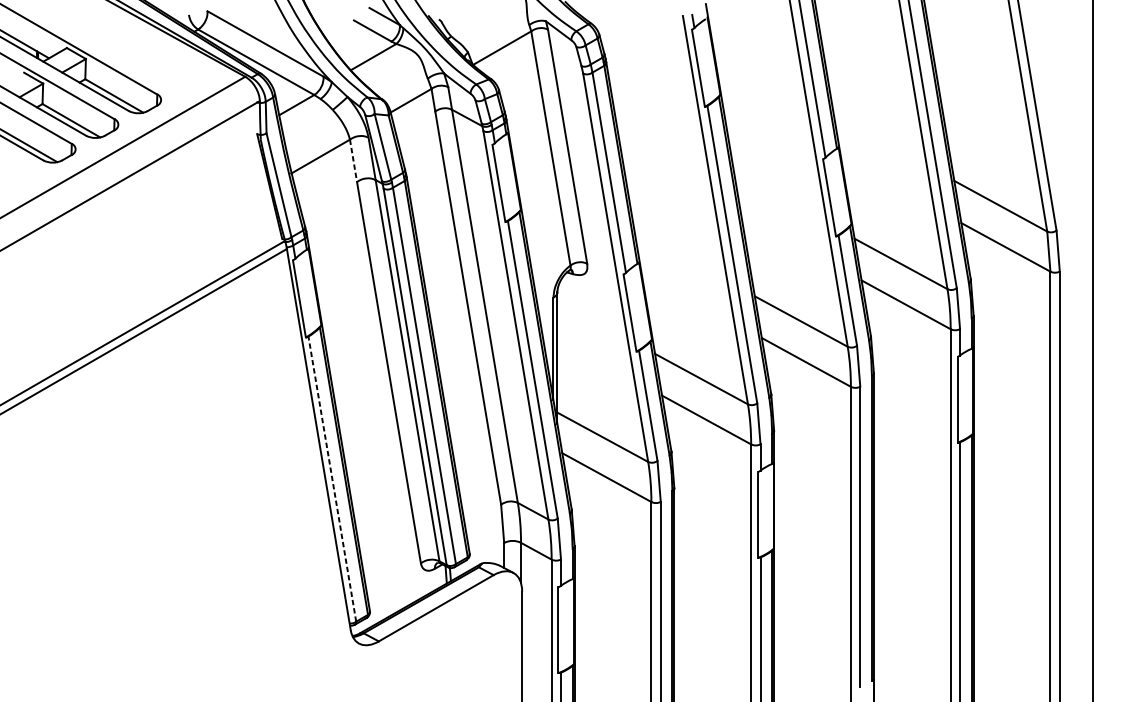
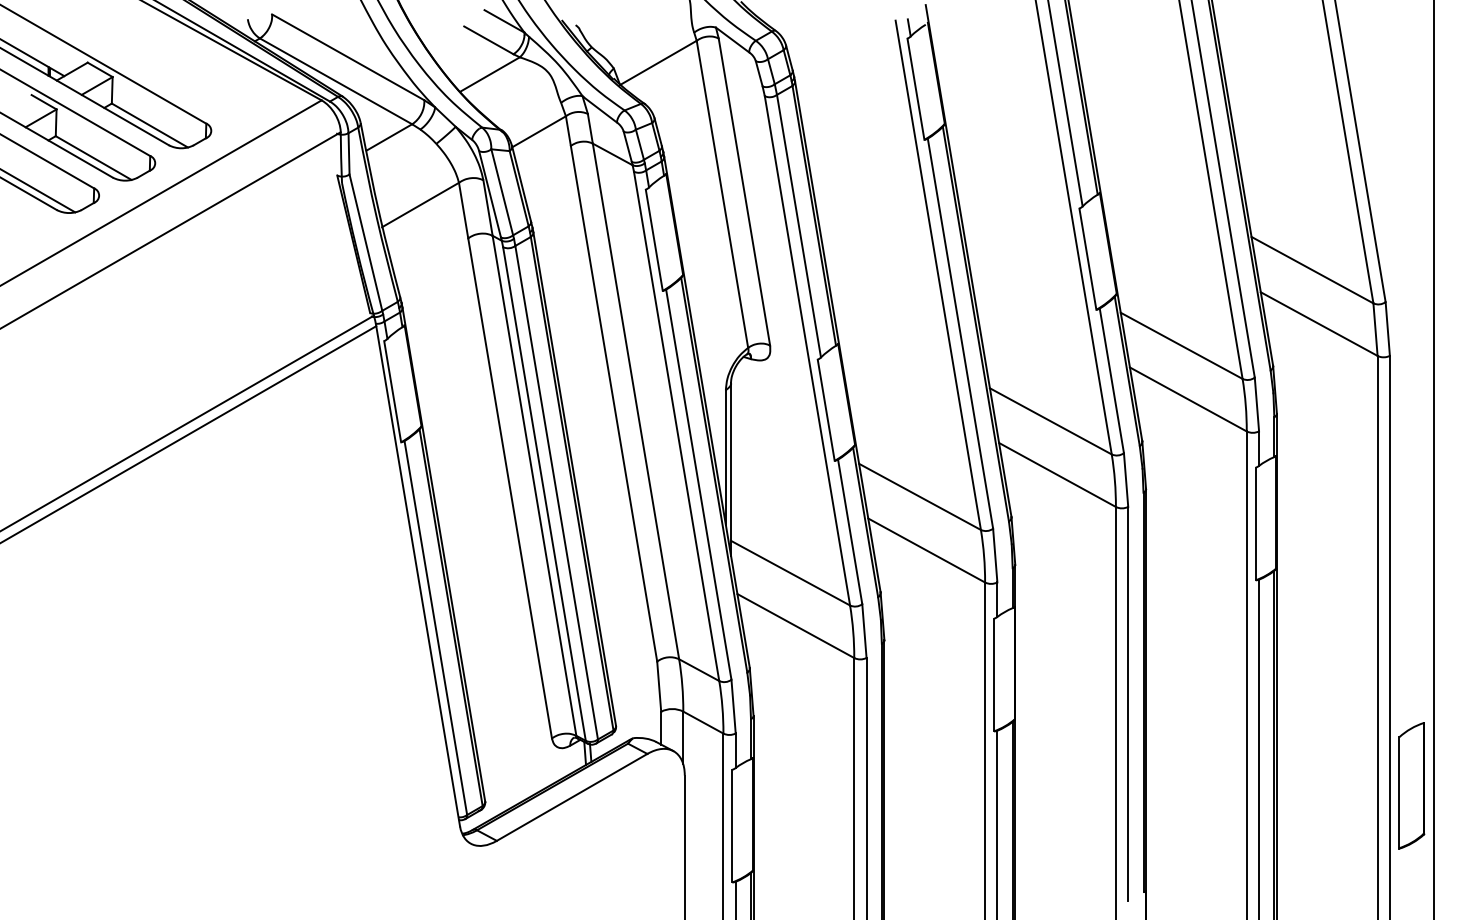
line: (353, 161) -> (463, 211), dashed -> solid
line: (332, 479) -> (435, 628), dashed -> solid
part: (1076, 599) -> (1411, 785), added

